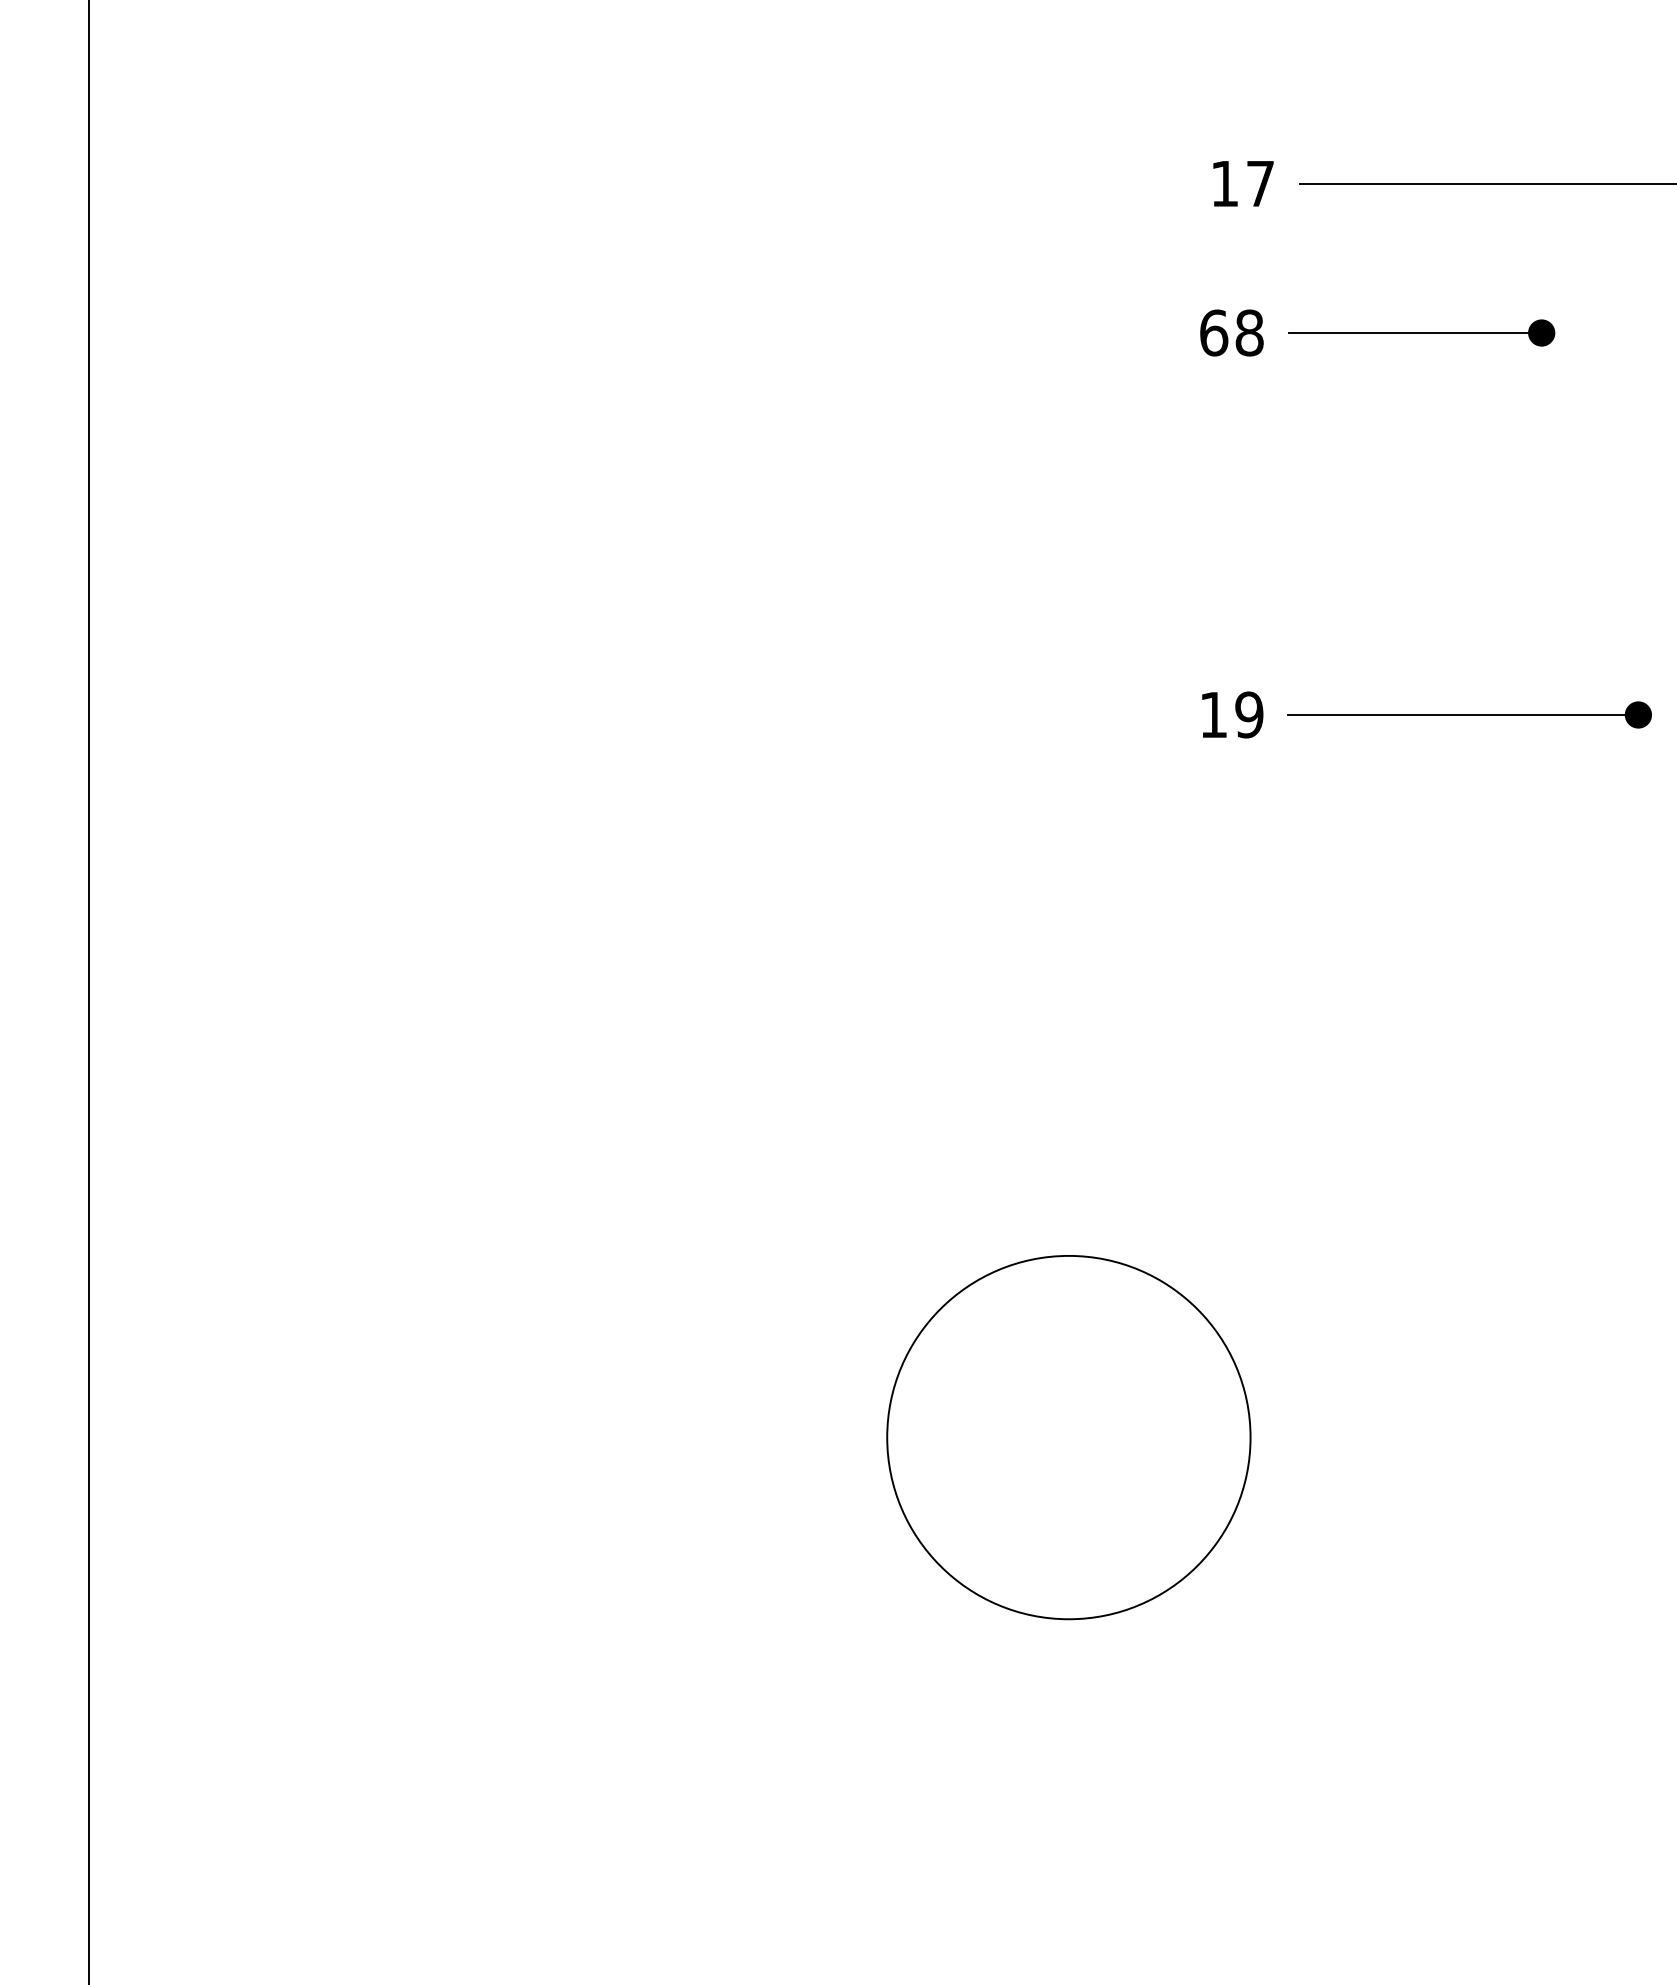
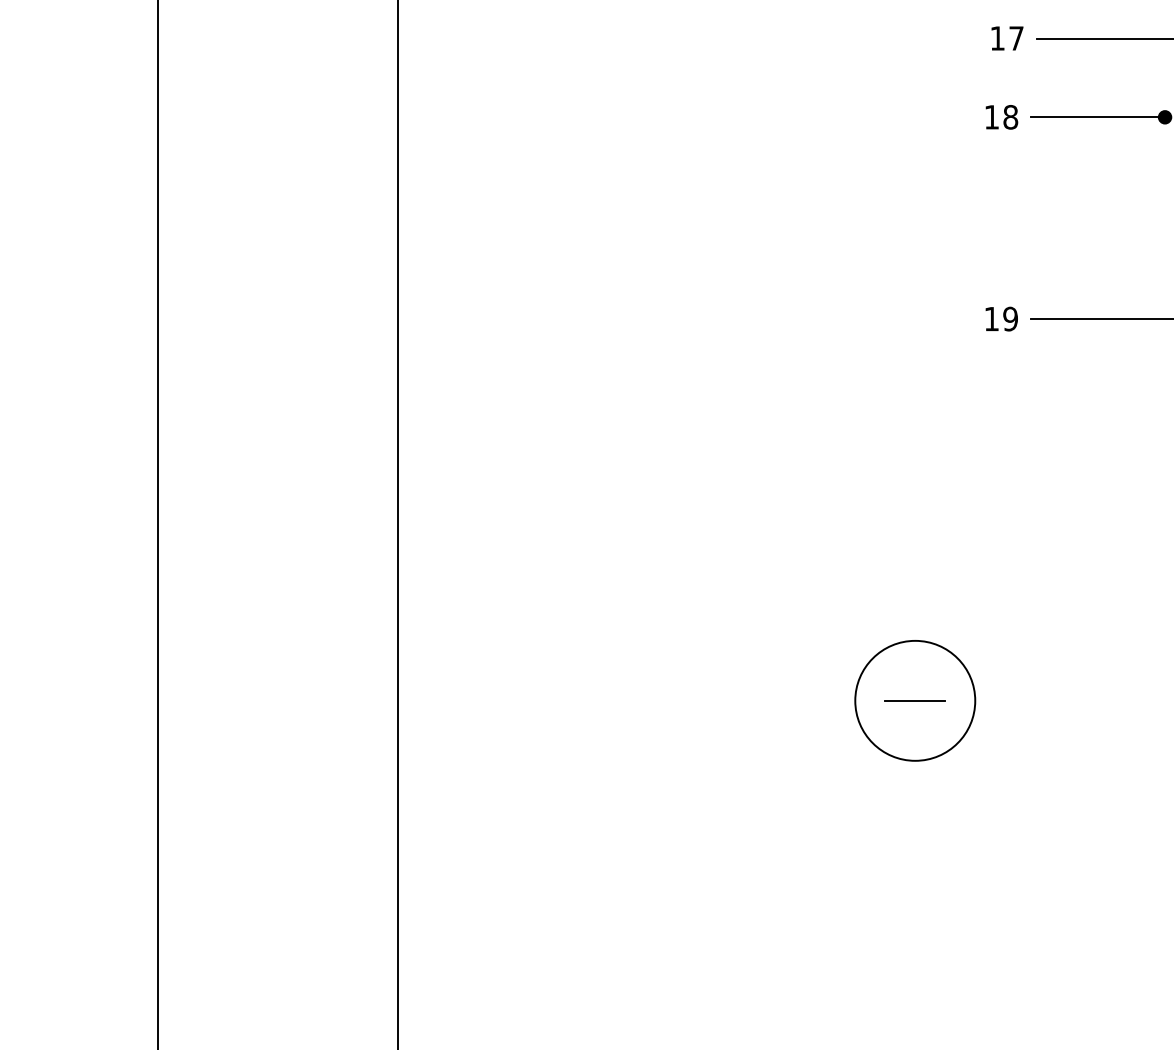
text: (1213, 333) -> (991, 117), 68 -> 18
circle: (1069, 1436) -> (915, 700), size x0.62
line: (1069, 1436) -> (915, 700), added

